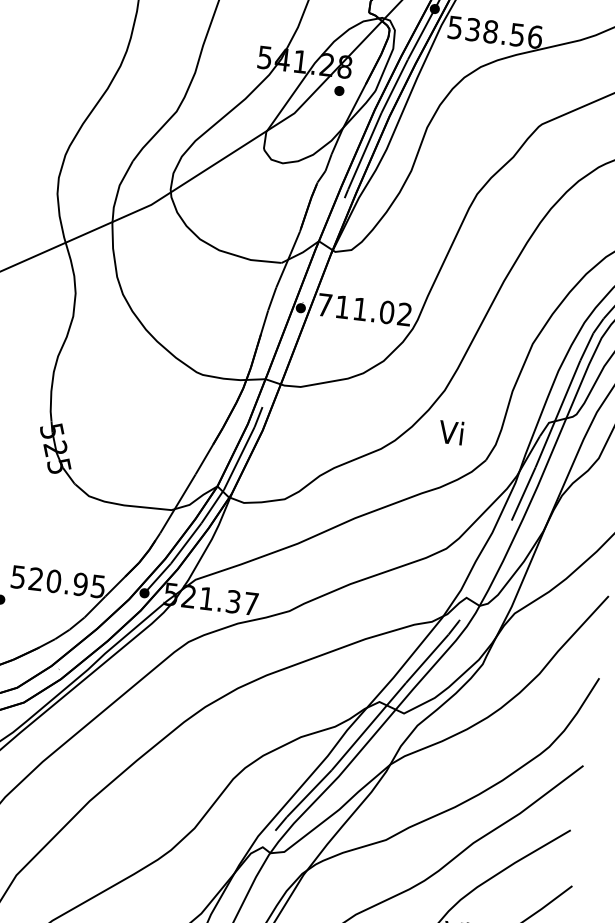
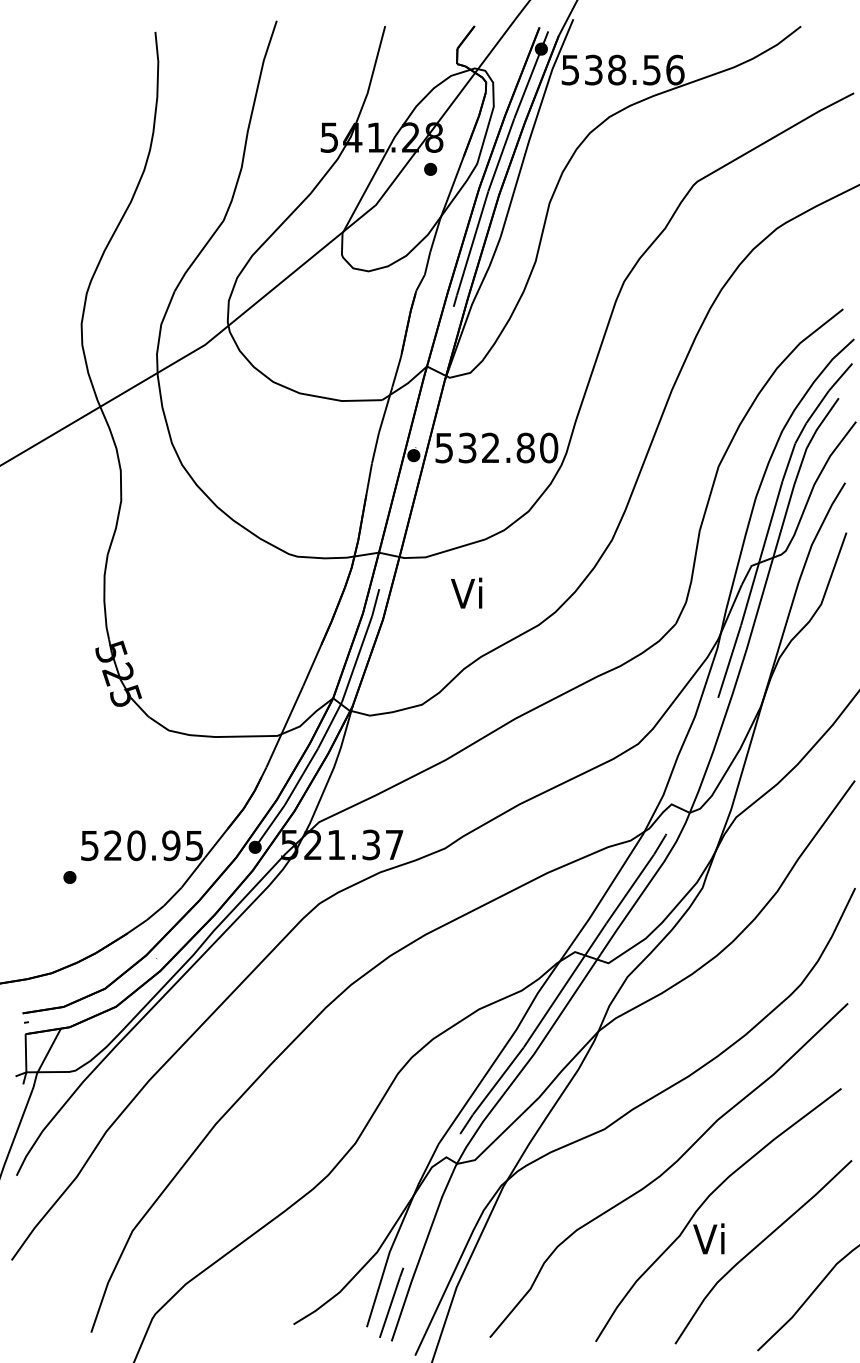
text: (364, 309) -> (496, 447), 711.02 -> 532.80
text: (451, 431) -> (466, 592), moved

